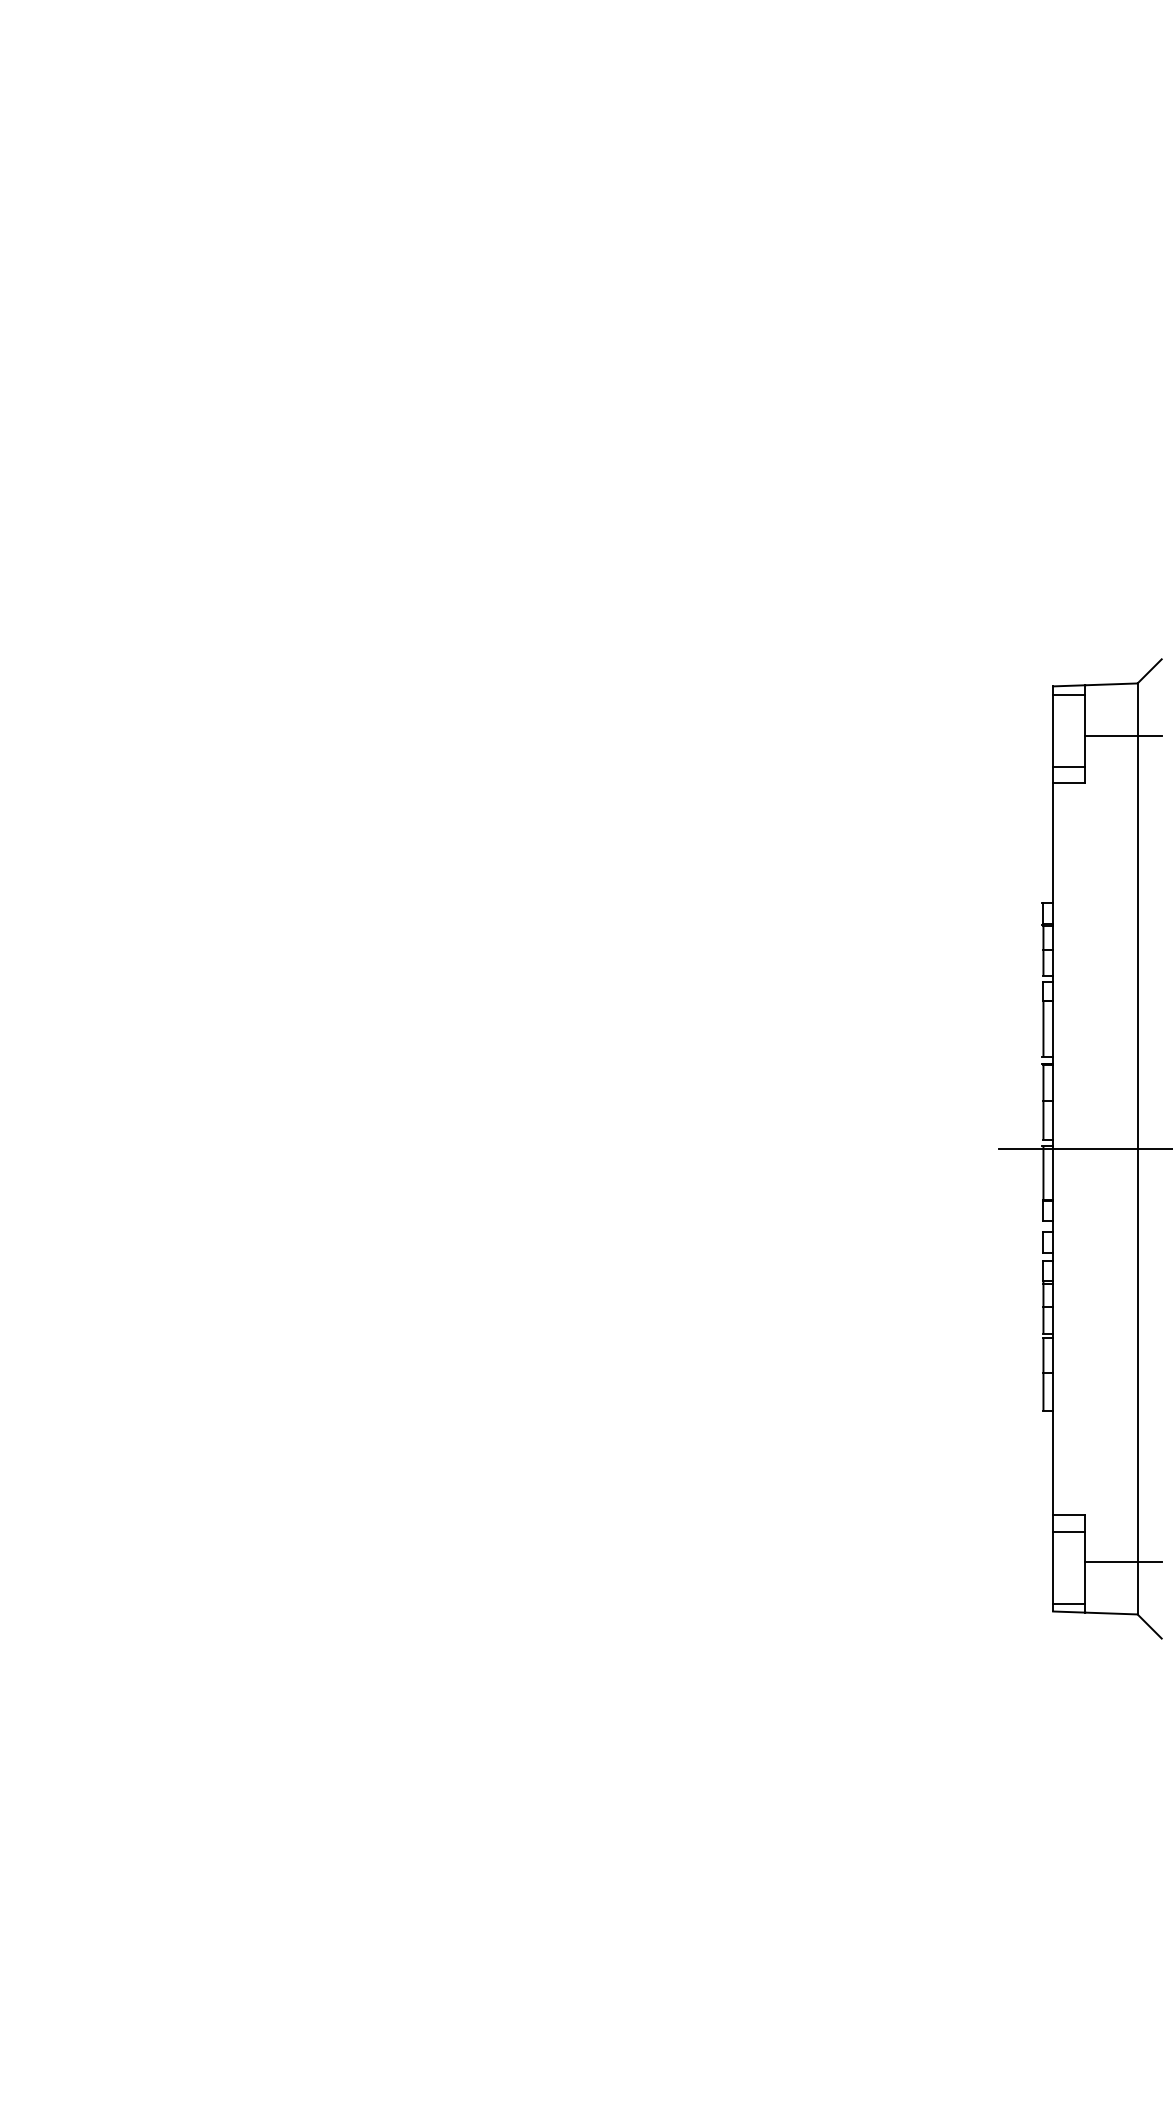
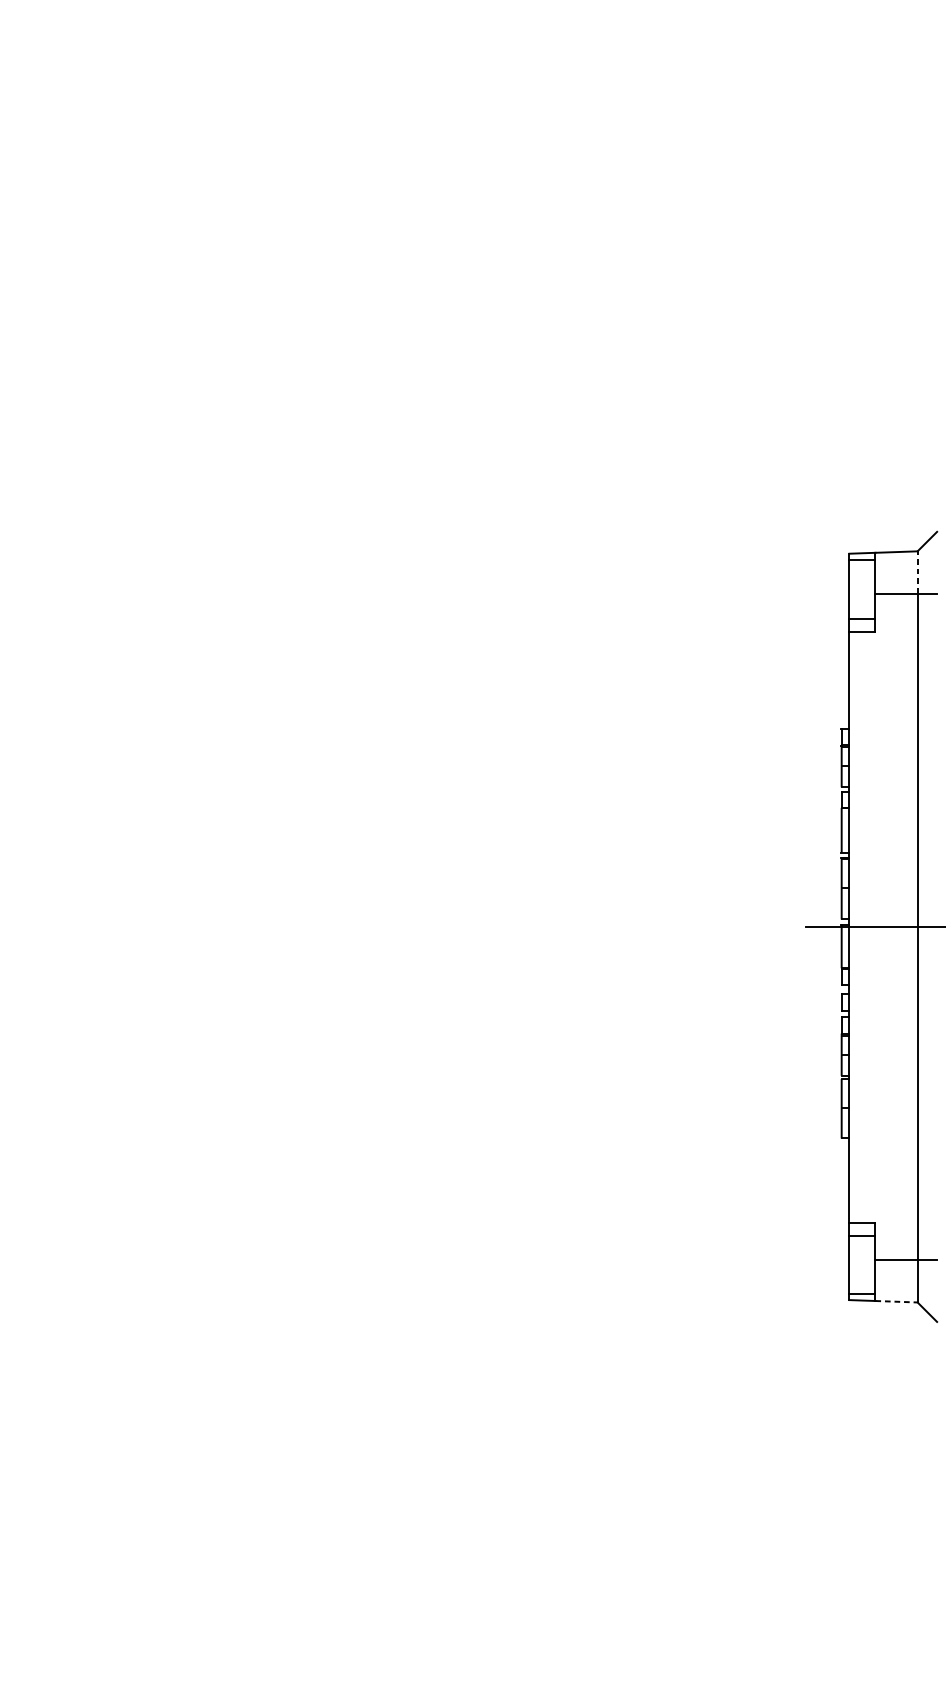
line: (1137, 709) -> (917, 572), solid -> dashed
line: (1111, 1613) -> (896, 1301), solid -> dashed

